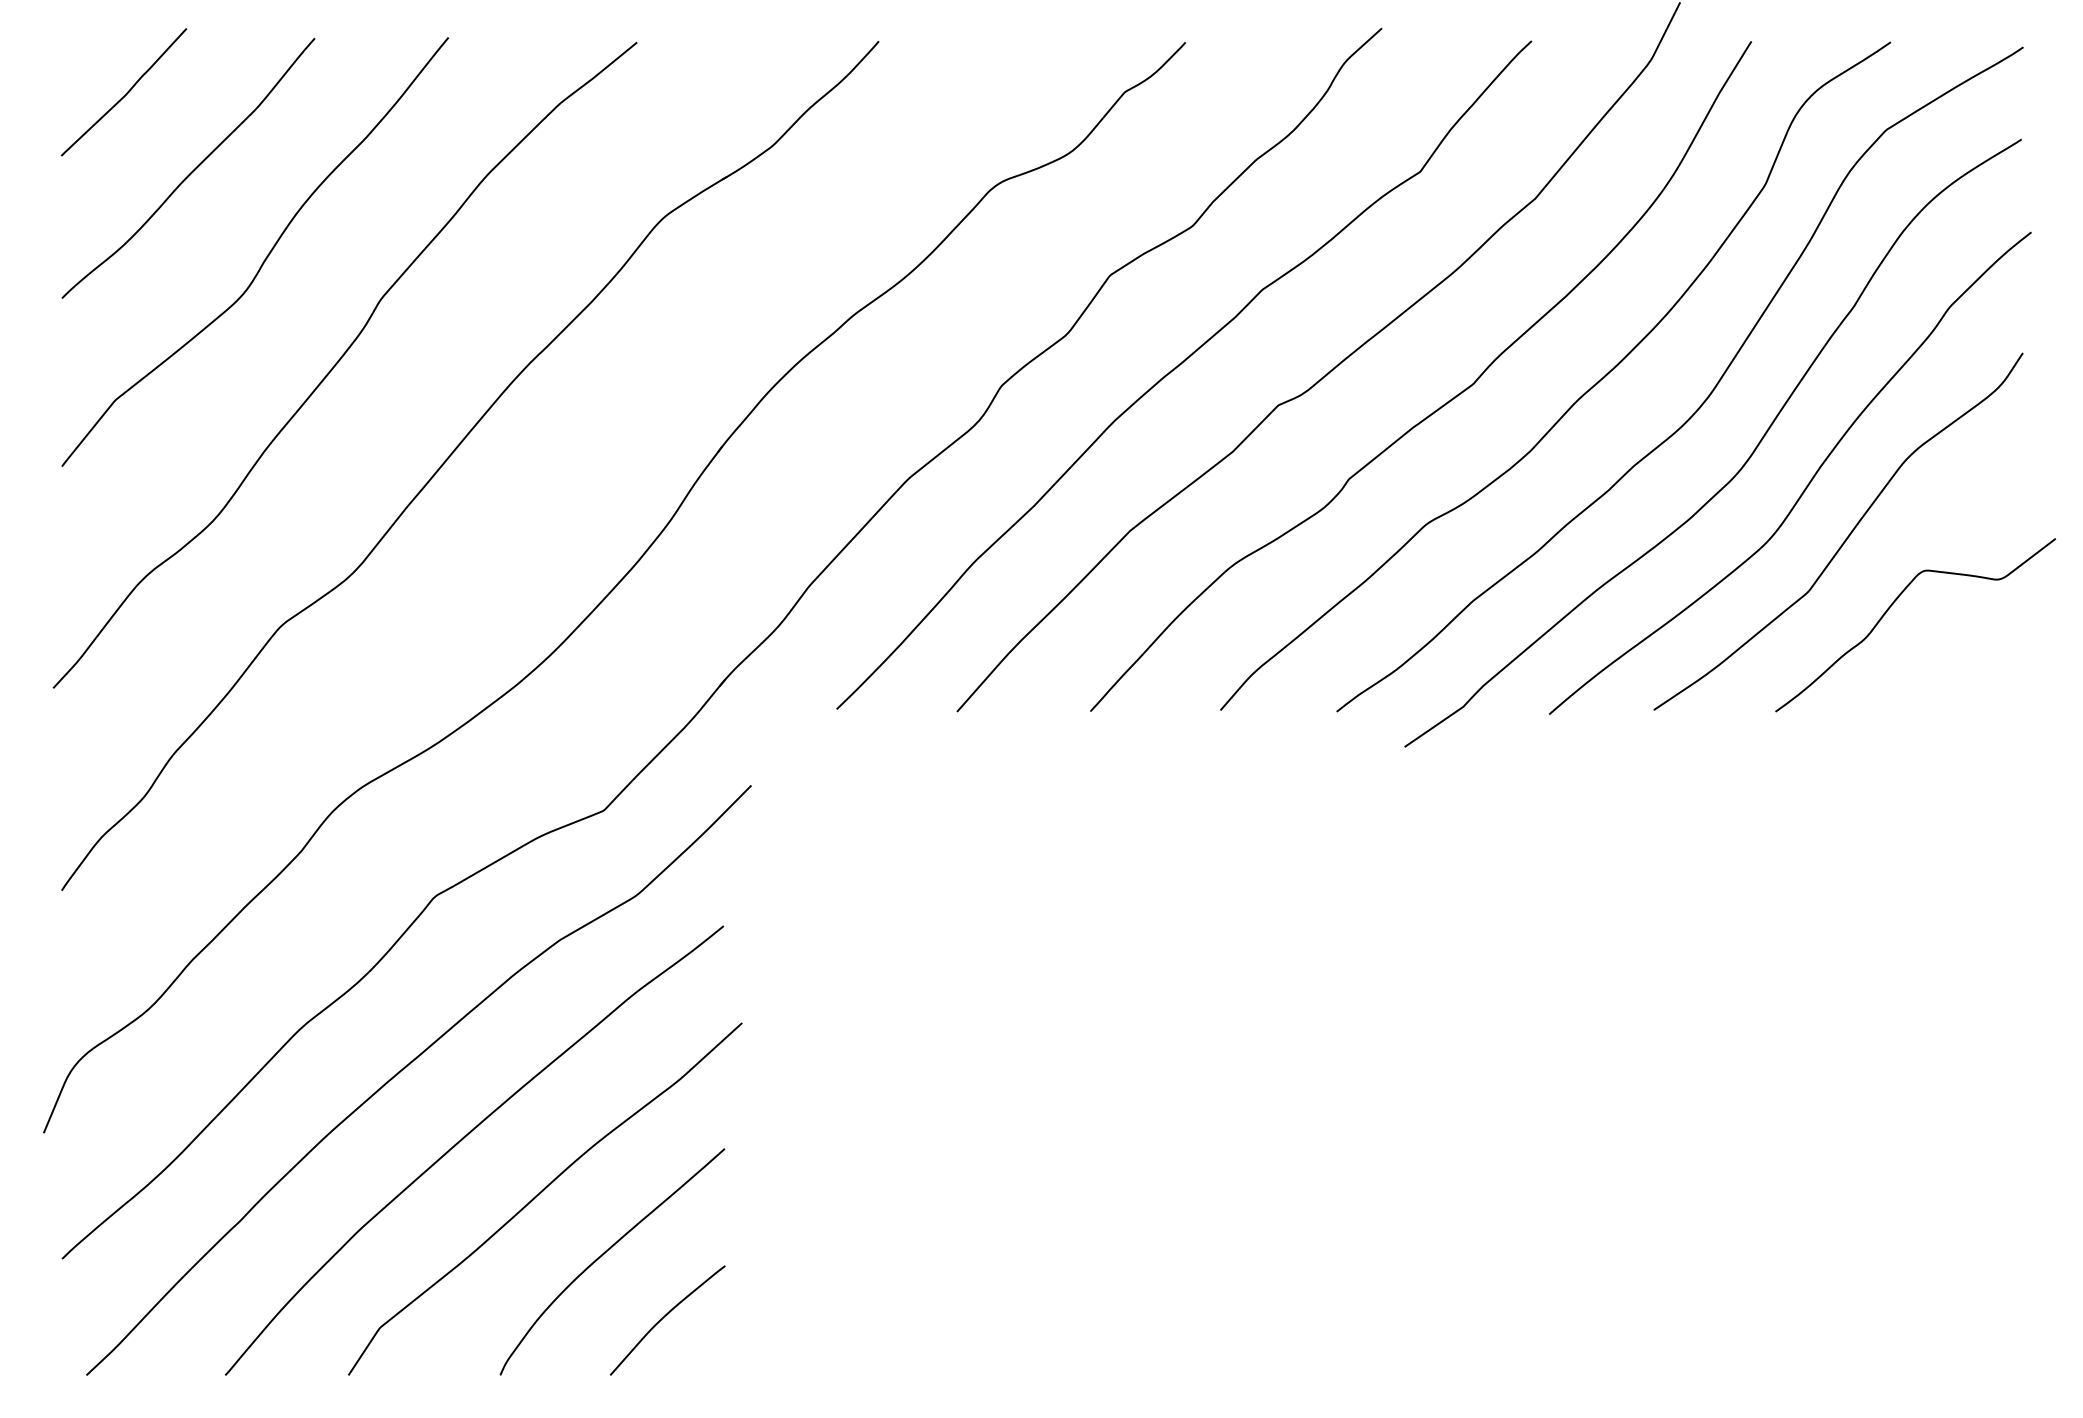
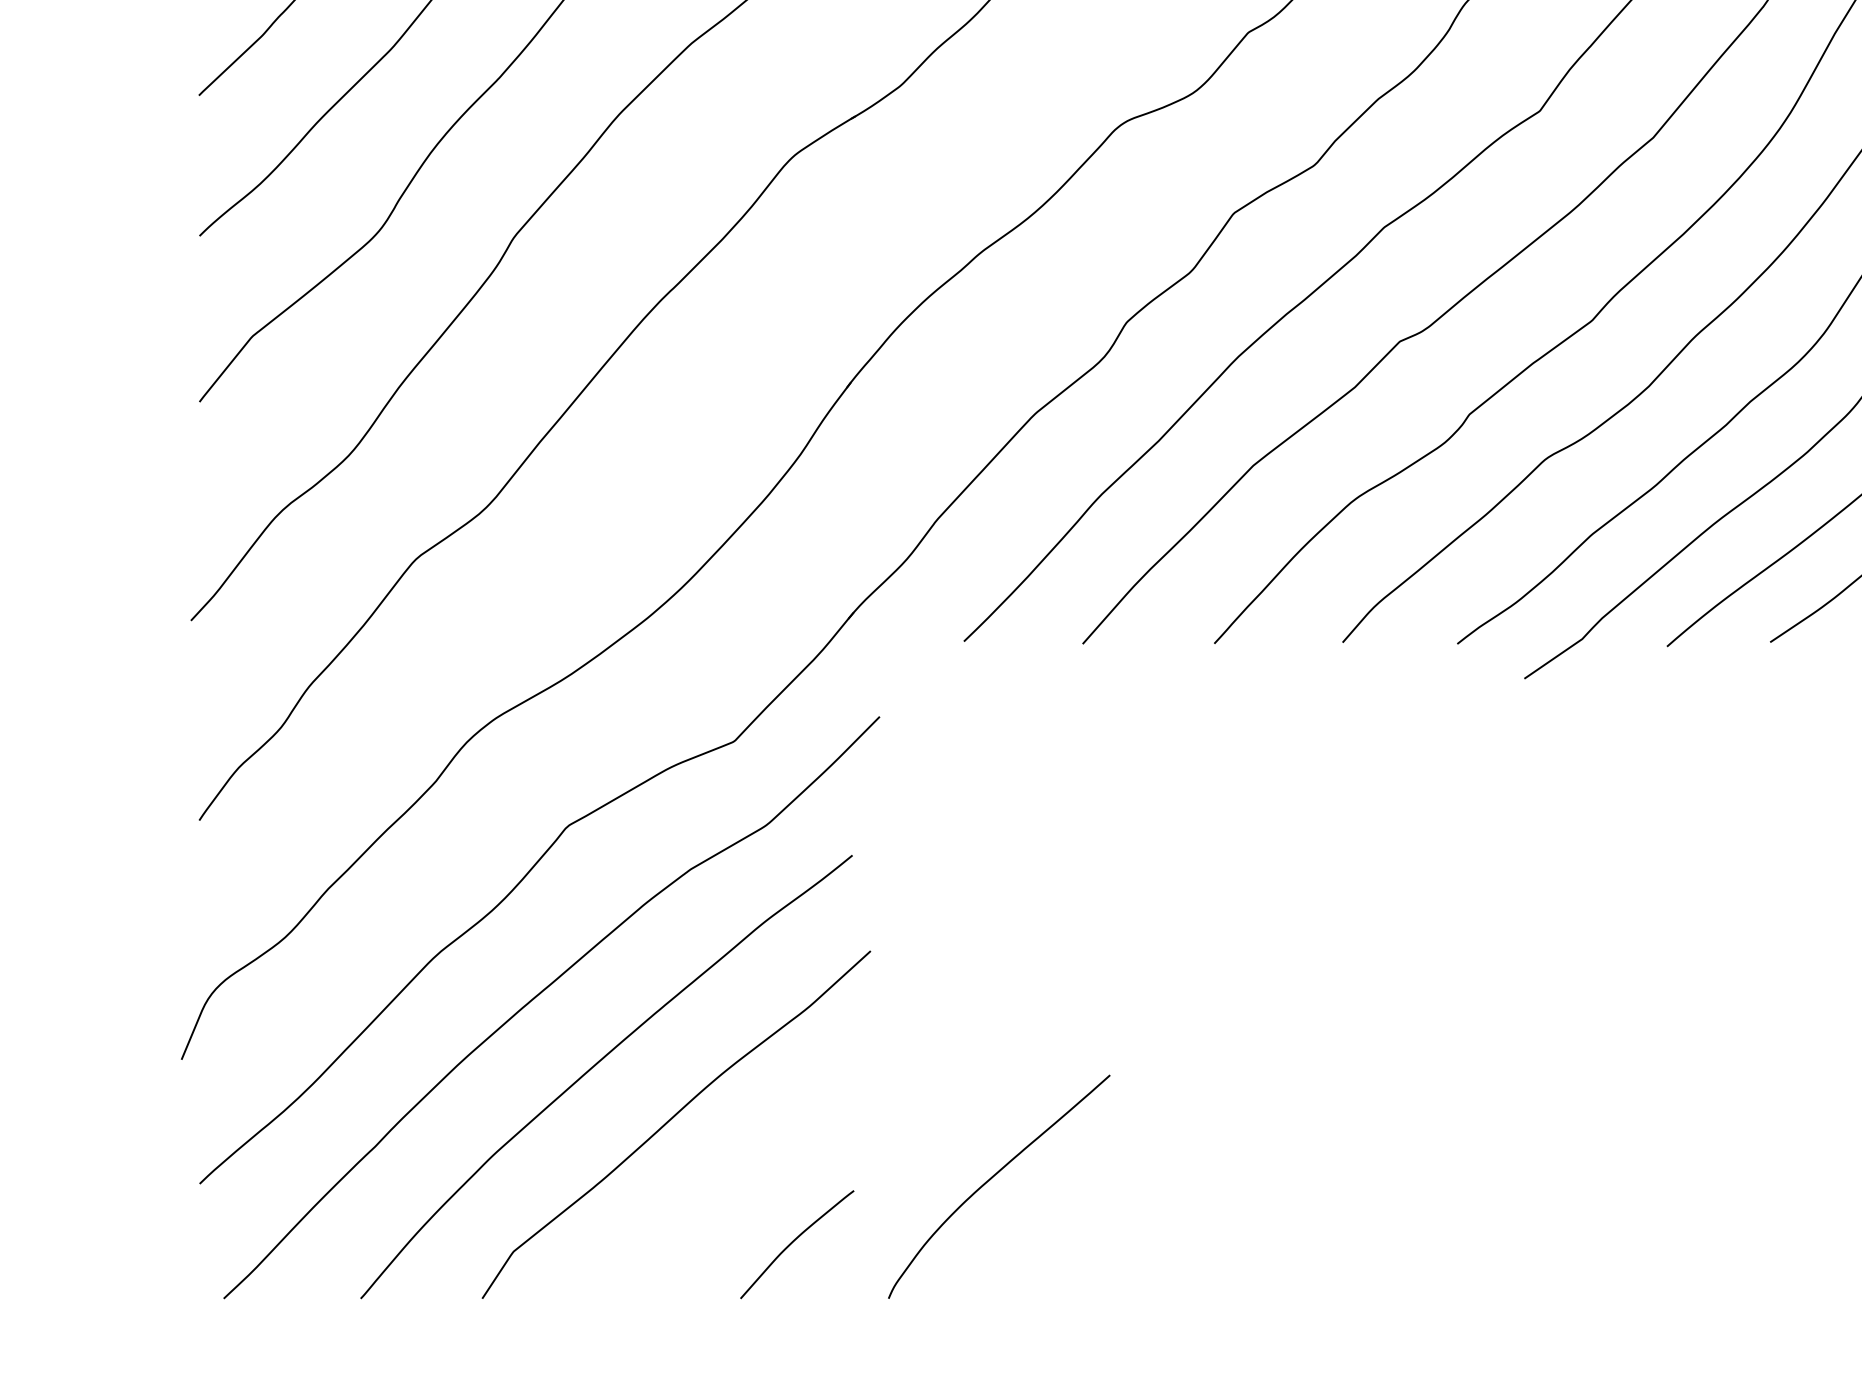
curve: (605, 1253) -> (992, 1178), moved

